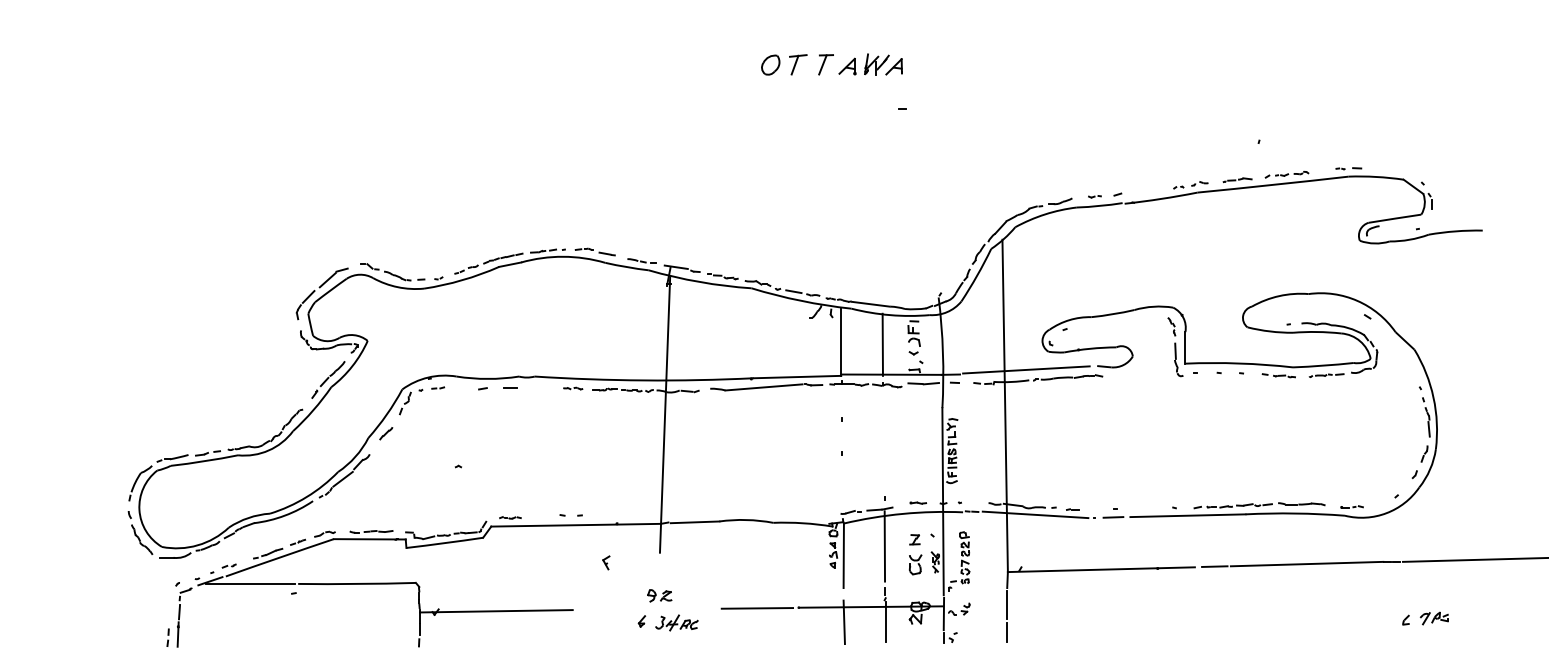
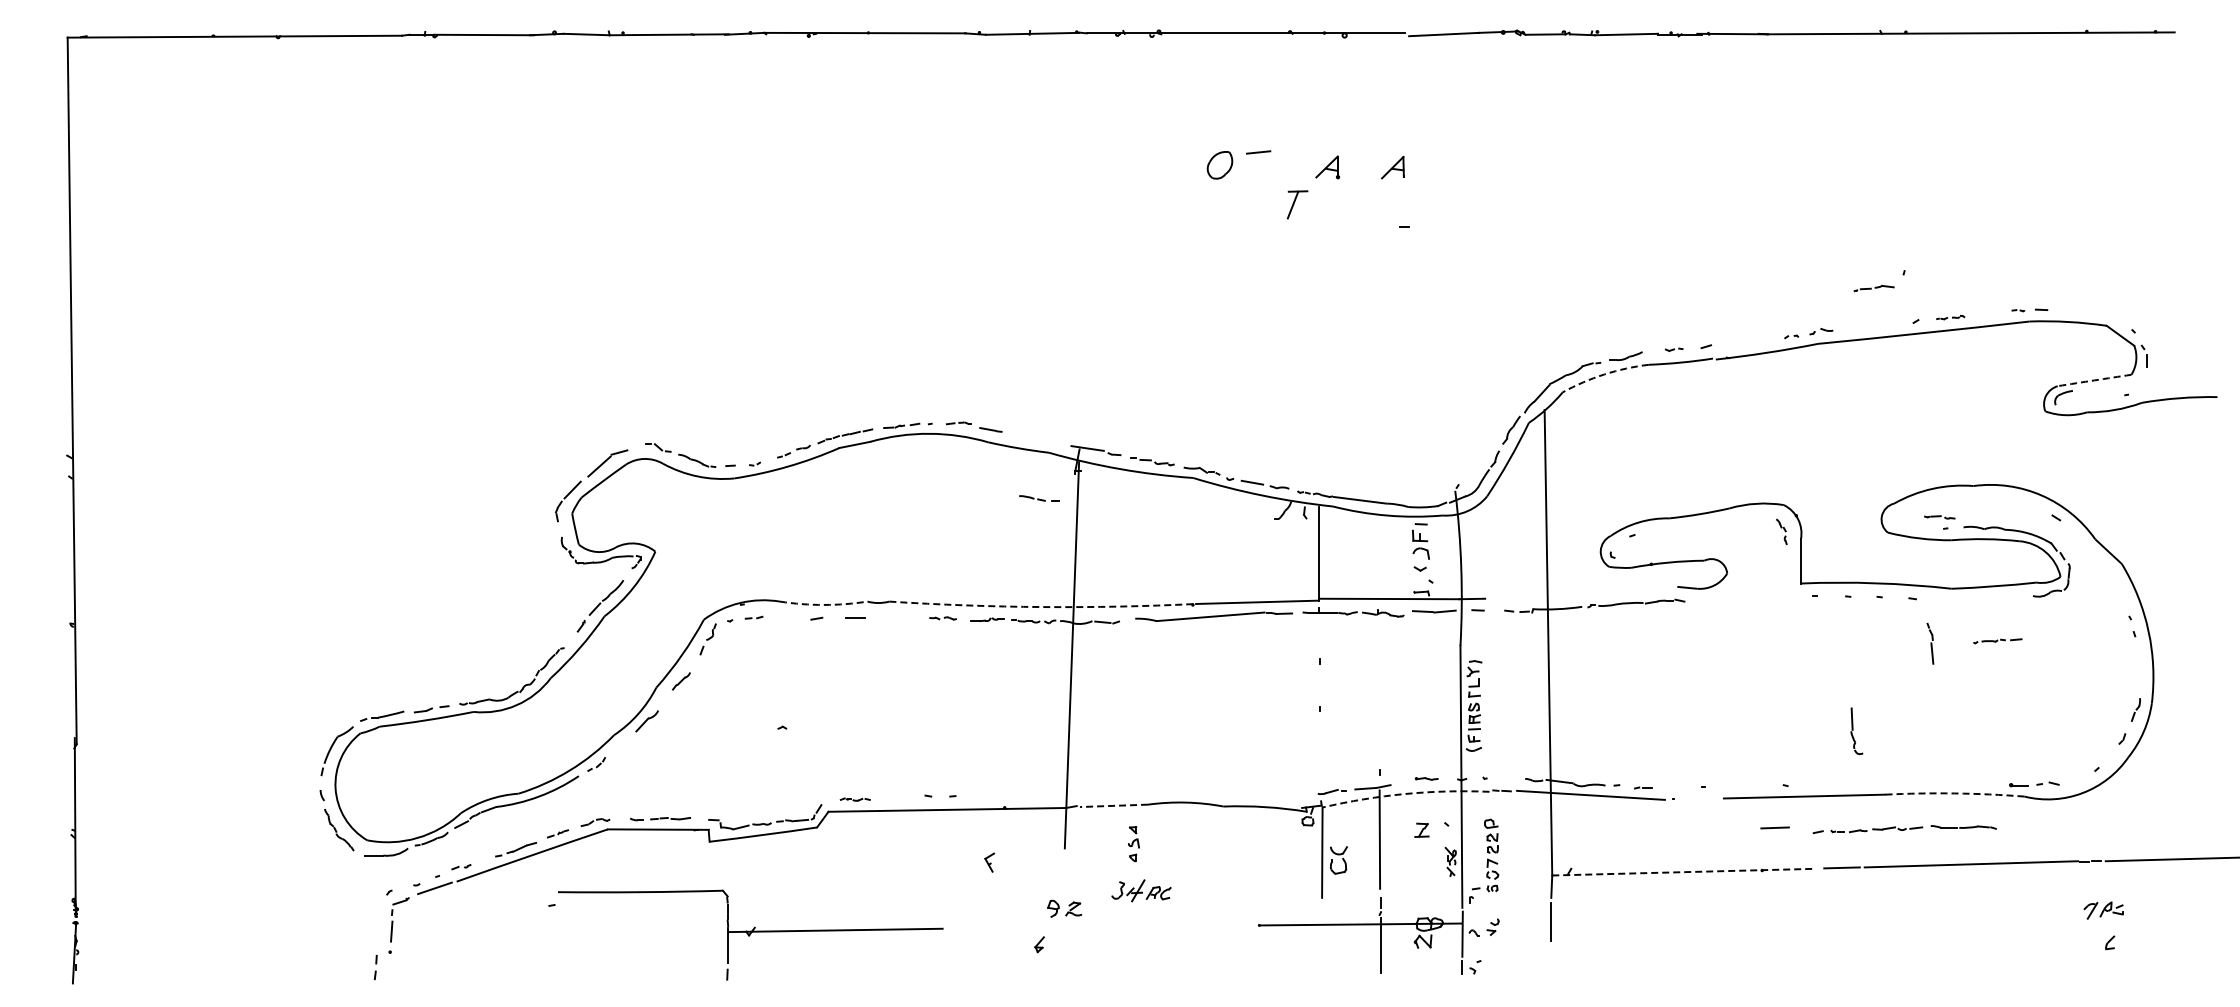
part: (826, 64) -> (1297, 204), moved
part: (876, 64) -> (1368, 164), removed
line: (794, 65) -> (1253, 165), removed
part: (1292, 173) -> (1950, 317), size x0.6
part: (1237, 180) -> (1873, 288), moved
arc: (1045, 214) -> (1604, 374), solid -> dashed
arc: (1394, 218) -> (2094, 380), solid -> dashed
part: (641, 260) -> (1039, 498), moved
line: (882, 344) -> (1376, 556), removed
part: (1178, 360) -> (1856, 731), moved
line: (1025, 370) -> (1577, 592), removed
part: (1326, 375) -> (1997, 641), moved
part: (1284, 376) -> (1939, 517), moved
arc: (487, 378) -> (823, 604), solid -> dashed
arc: (644, 380) -> (1042, 607), solid -> dashed
part: (1427, 422) -> (1930, 643), moved
line: (342, 479) -> (620, 745), removed
part: (1259, 505) -> (1904, 829), moved
part: (1352, 507) -> (2034, 784), size x1.6
arc: (903, 513) -> (1405, 793), solid -> dashed
arc: (1295, 513) -> (1954, 793), solid -> dashed
line: (1113, 517) -> (1774, 827), moved
line: (694, 522) -> (1113, 805), solid -> dashed
part: (833, 555) -> (1133, 844), moved
part: (915, 564) -> (1338, 860), moved
line: (1101, 569) -> (1683, 872), solid -> dashed
line: (250, 584) -> (491, 892), removed
line: (757, 607) -> (1201, 925), removed
part: (1434, 618) -> (2103, 910), moved
part: (676, 622) -> (1141, 890), moved
line: (843, 622) -> (1322, 945), removed
line: (1007, 632) -> (1551, 959), removed
line: (177, 634) -> (389, 962), removed

